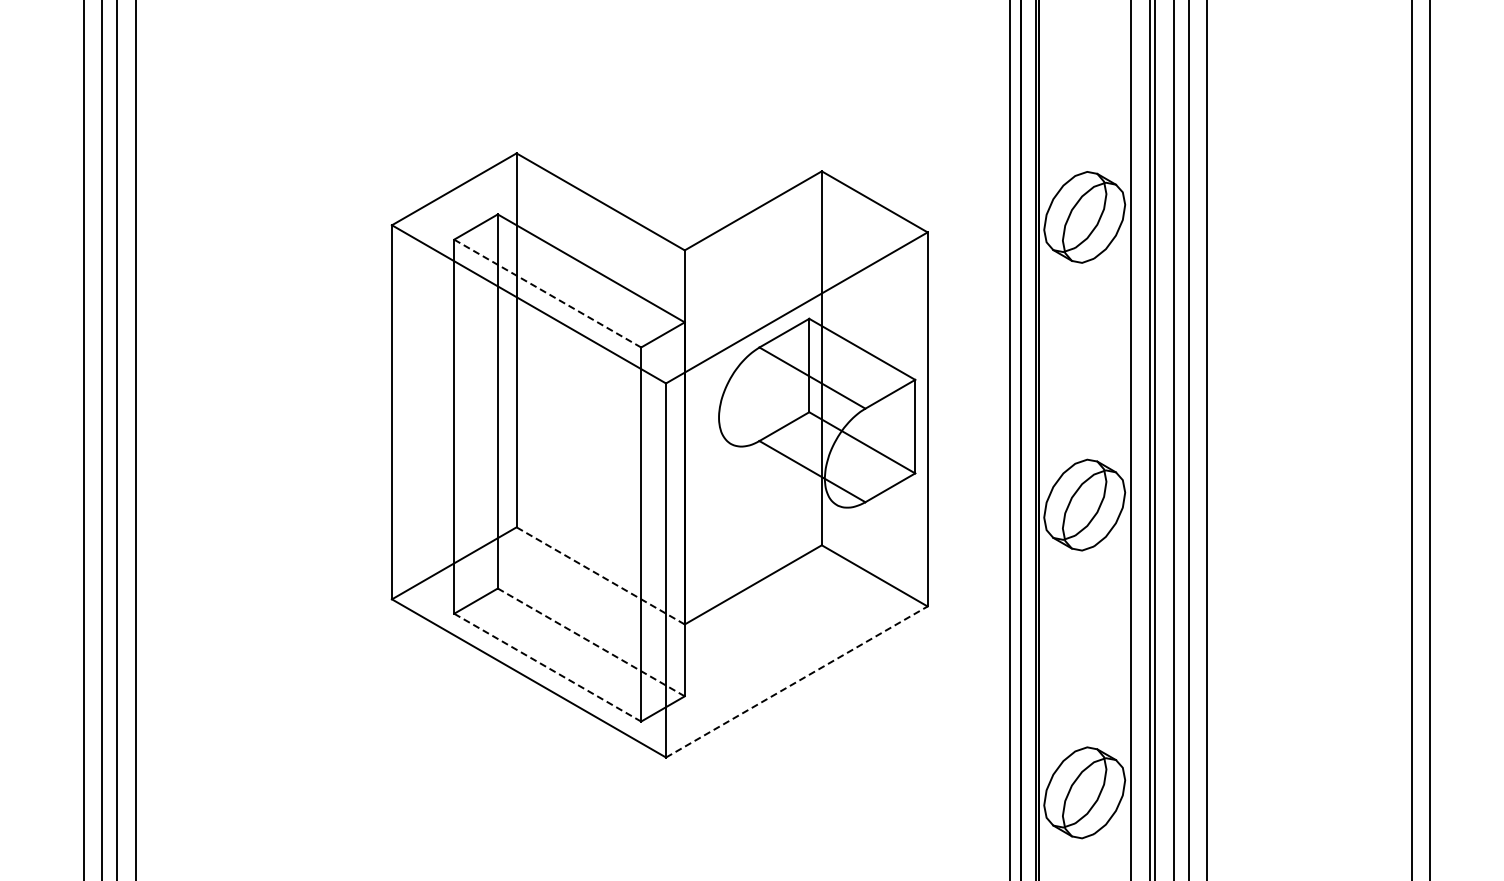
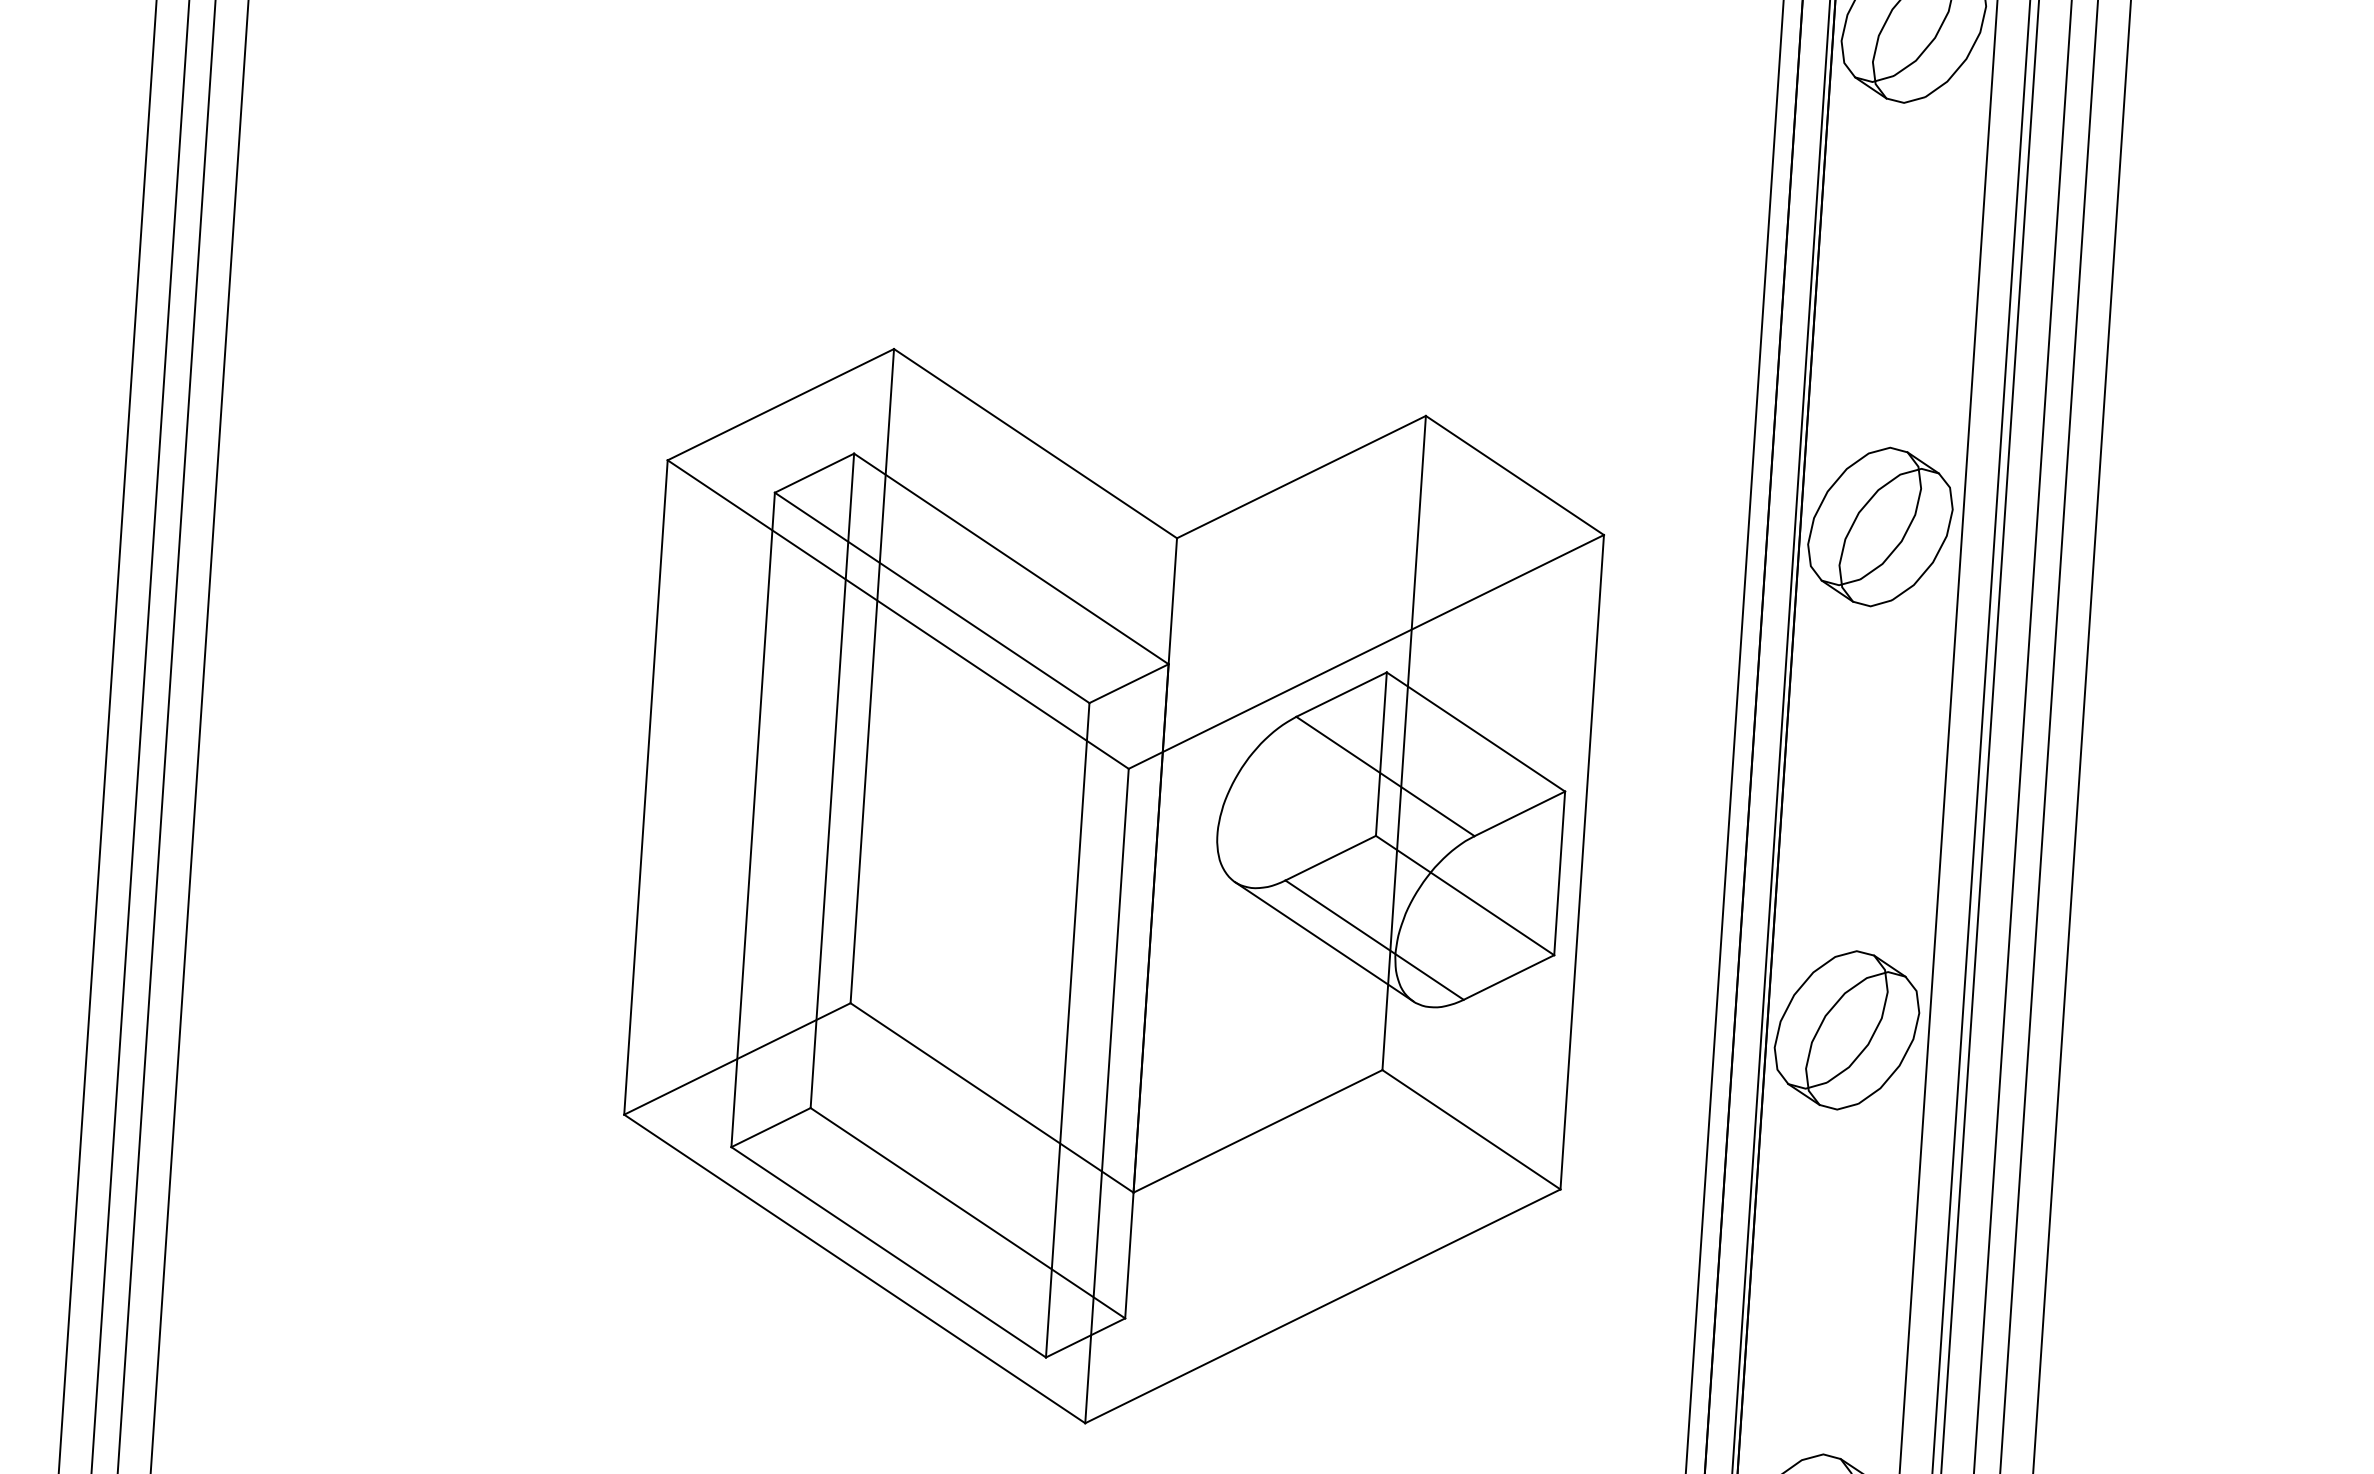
line: (547, 293) -> (931, 597), dashed -> solid
line: (783, 474) -> (1323, 941), added
line: (600, 575) -> (991, 1097), dashed -> solid
line: (591, 642) -> (968, 1213), dashed -> solid
line: (547, 667) -> (888, 1251), dashed -> solid
line: (797, 681) -> (1324, 1305), dashed -> solid

